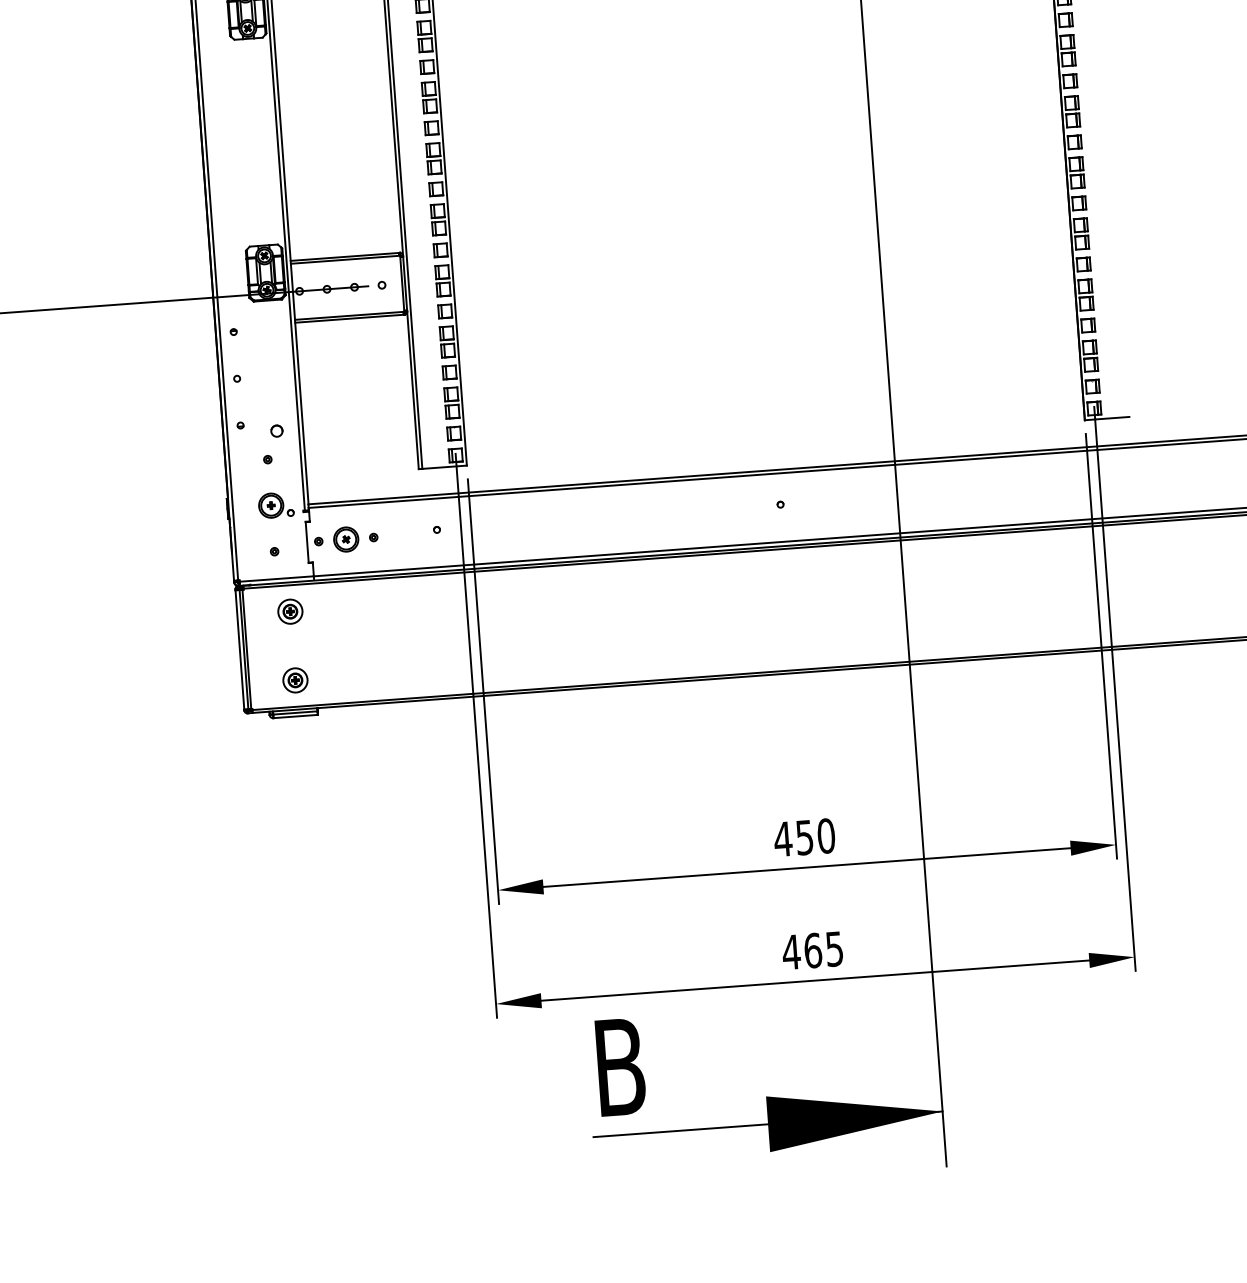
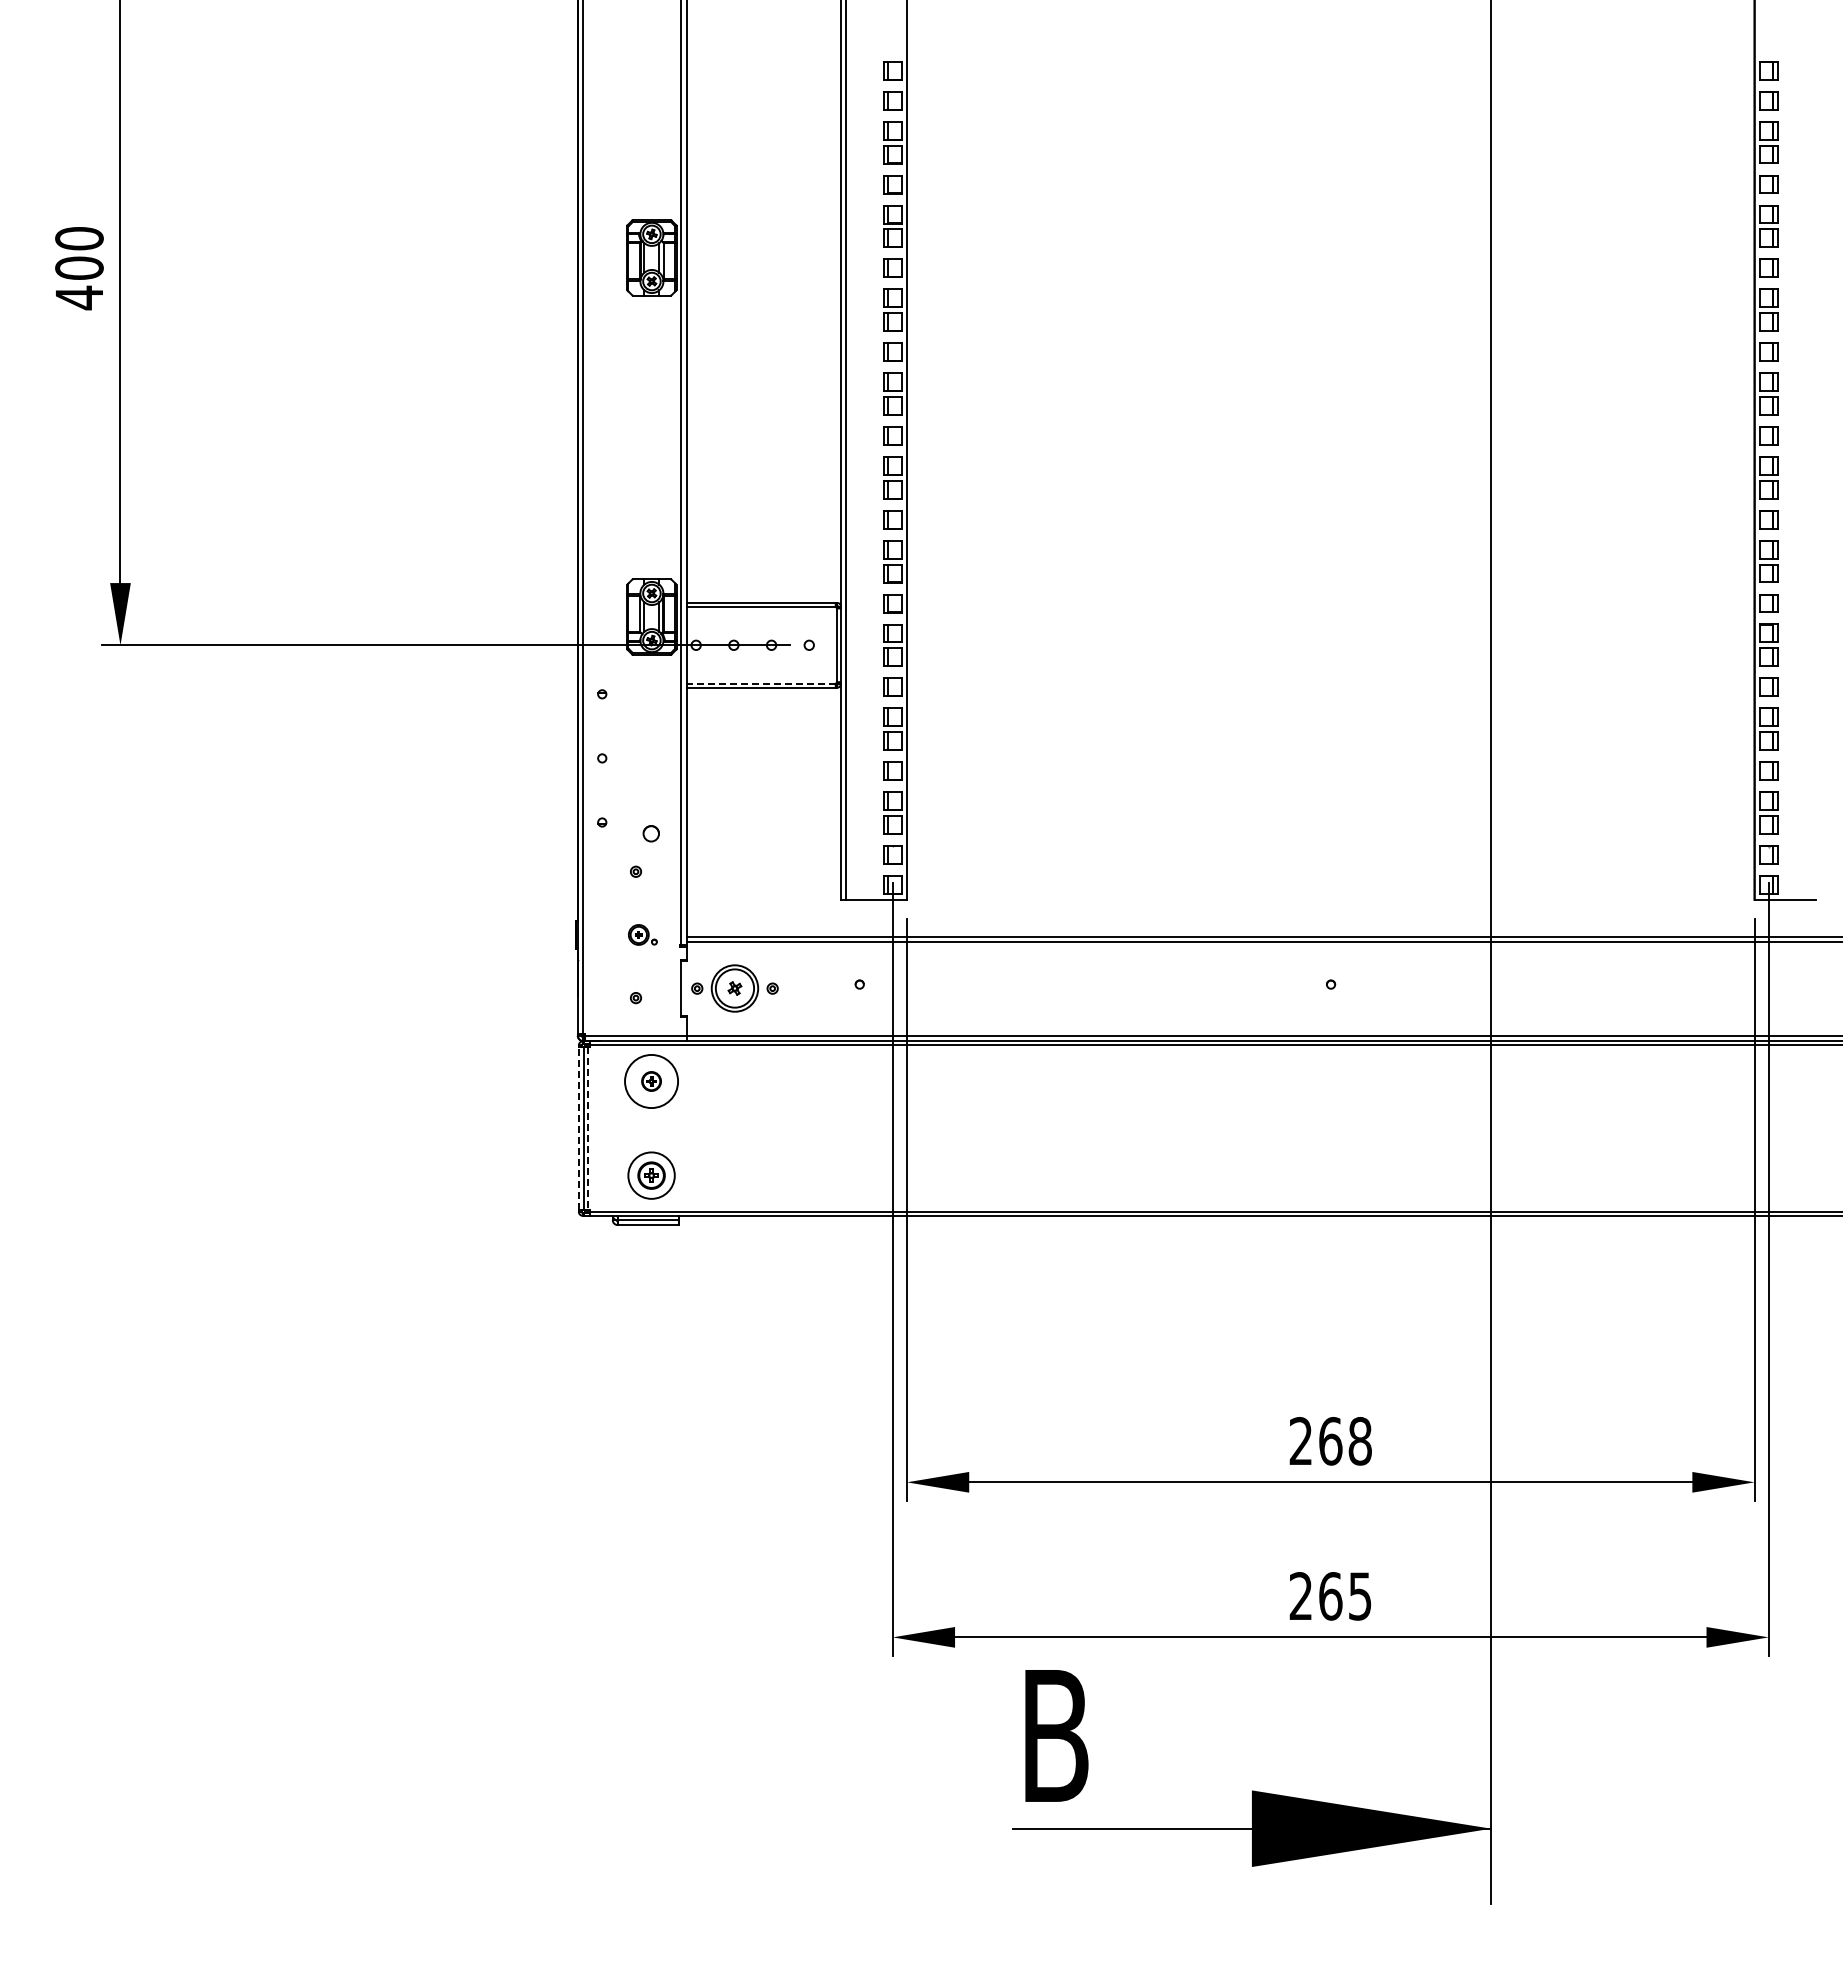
line: (349, 315) -> (761, 683), solid -> dashed
part: (275, 505) -> (642, 934), size x0.6
part: (345, 539) -> (734, 988), size x1.4
circle: (290, 611) -> (651, 1081), size x1.6
line: (239, 649) -> (578, 1128), solid -> dashed
line: (246, 649) -> (588, 1128), solid -> dashed
part: (295, 680) -> (651, 1175), size x1.4
text: (804, 837) -> (1330, 1441), 450 -> 268
text: (791, 951) -> (1300, 1595), 465 -> 265

